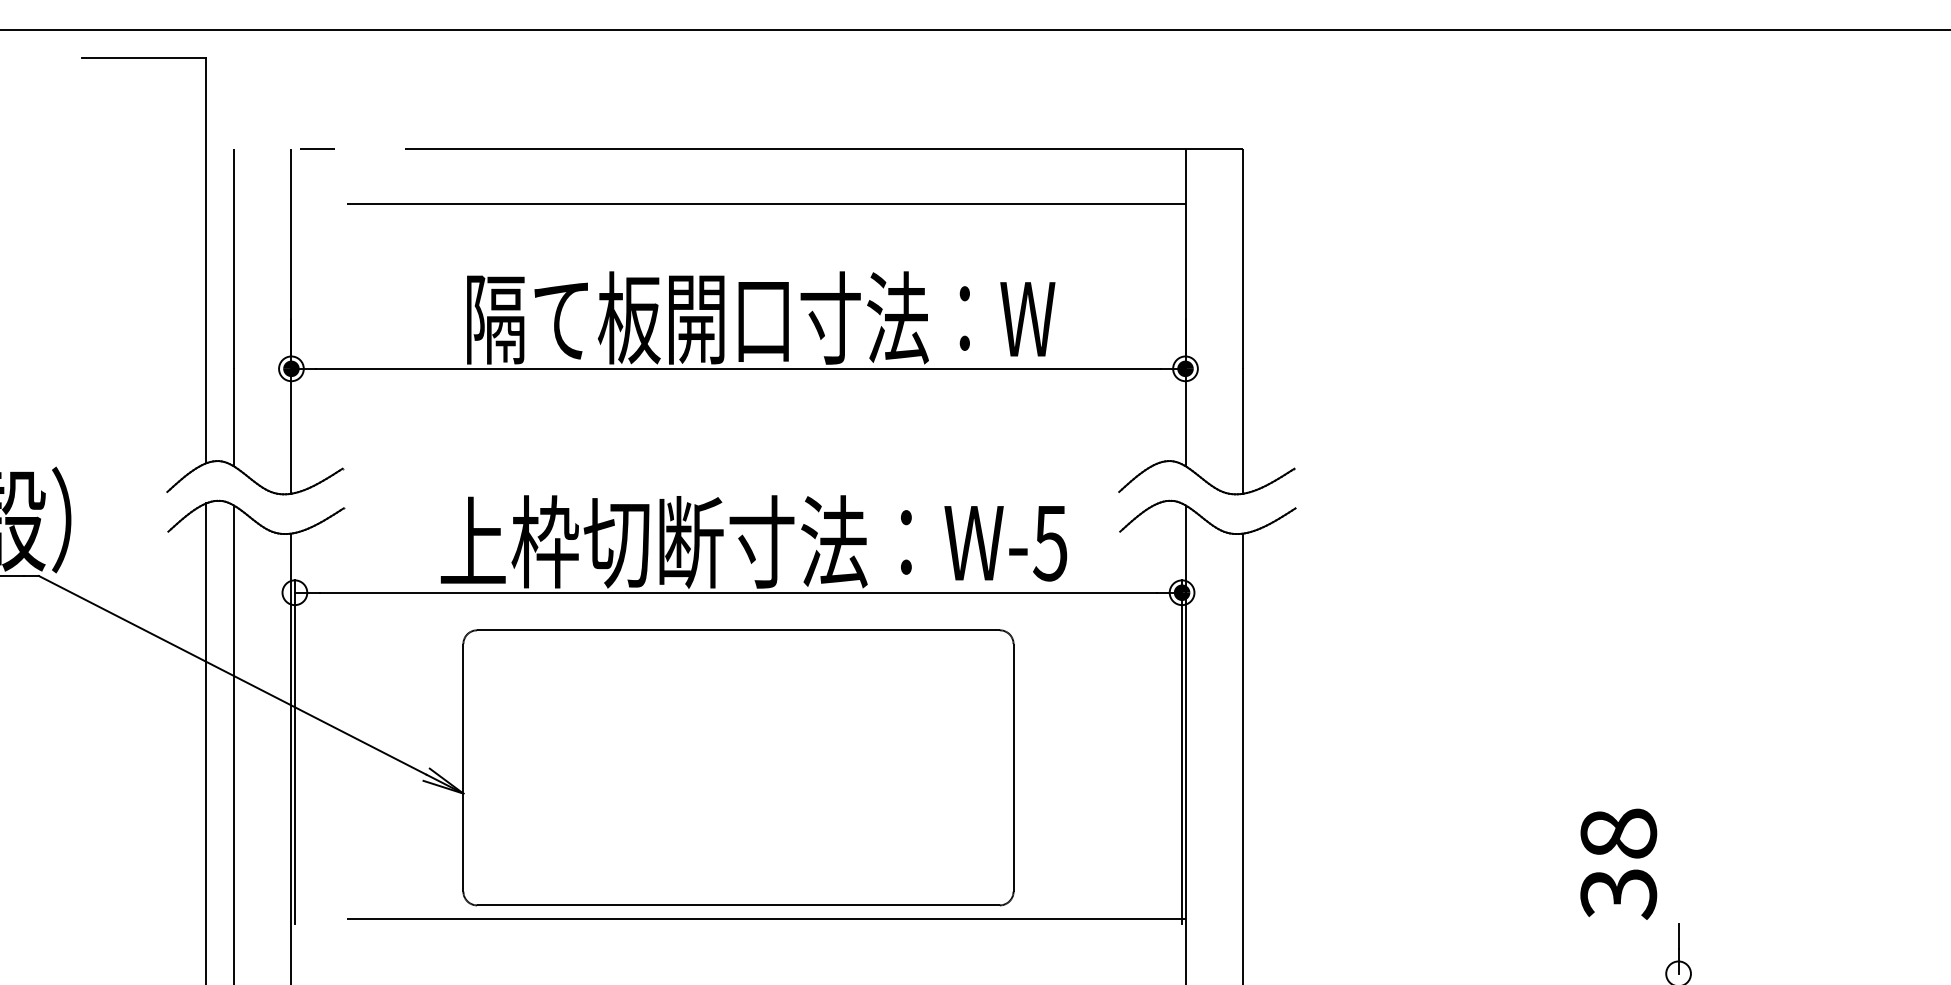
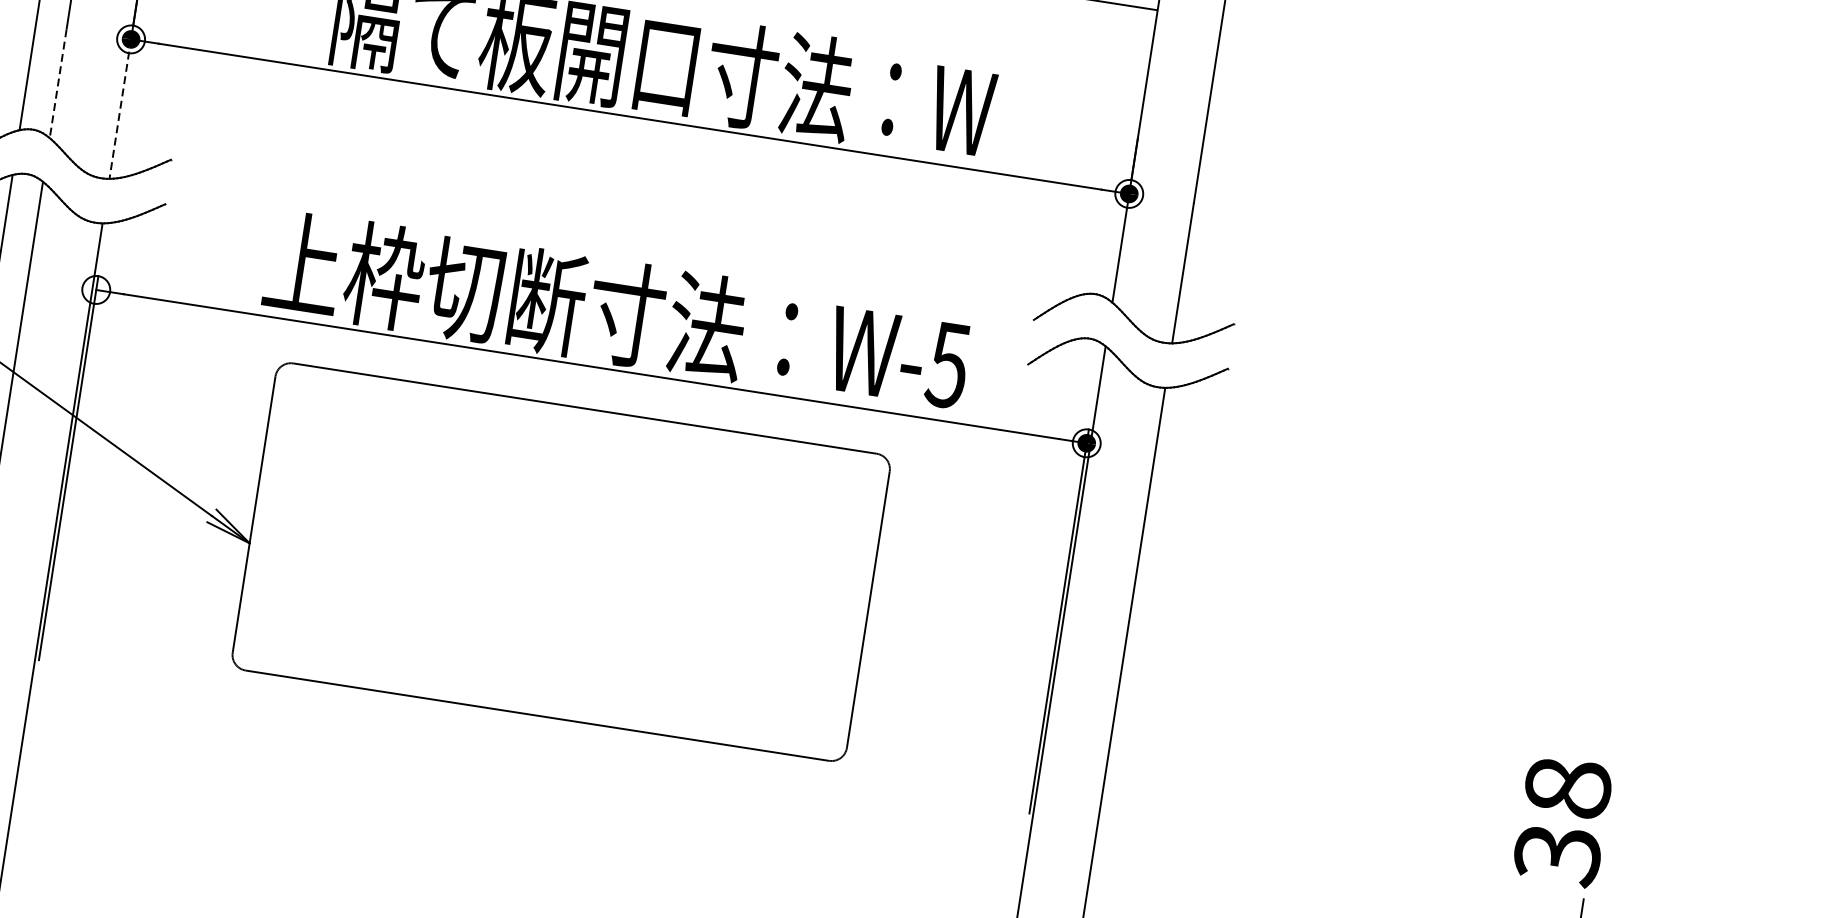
line: (233, 417) -> (58, 83), solid -> dashed
line: (291, 431) -> (120, 109), solid -> dashed
text: (1618, 863) -> (1562, 820), moved
line: (738, 918) -> (535, 730), removed

